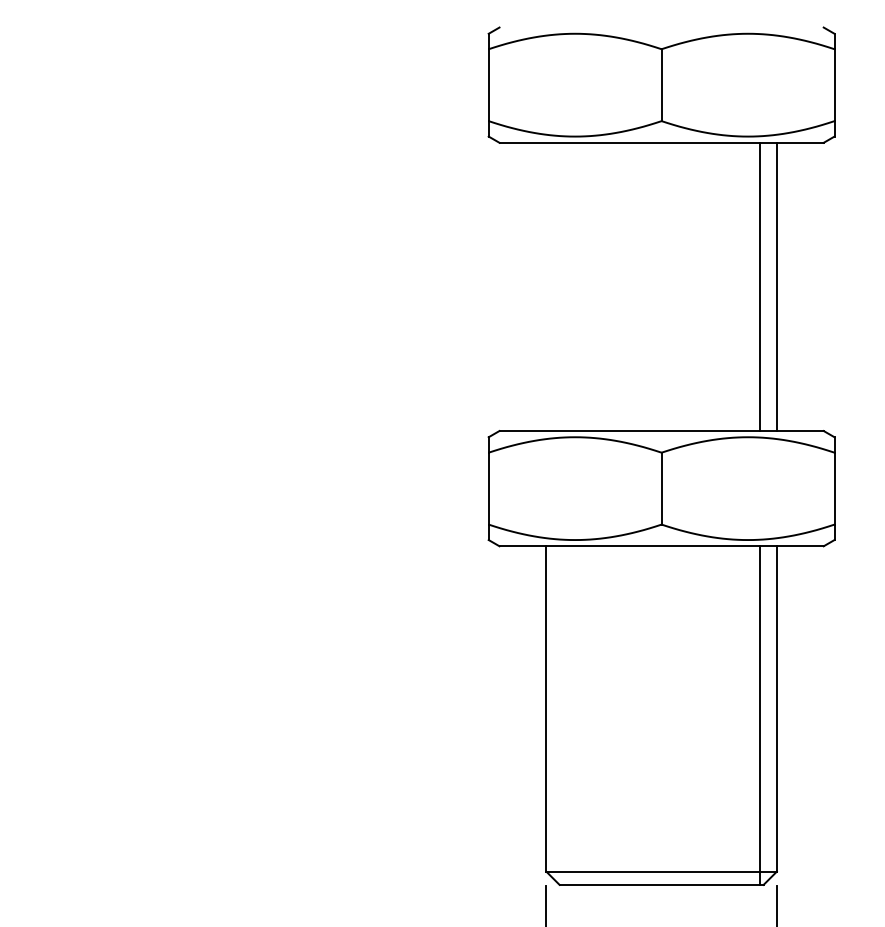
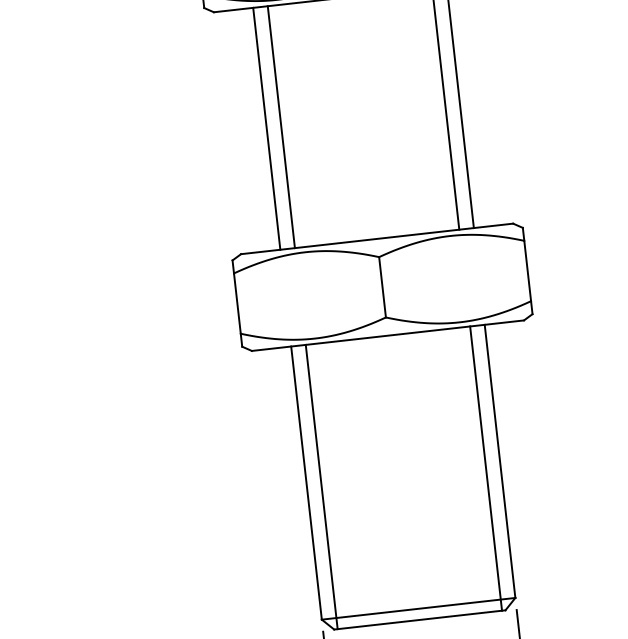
line: (546, 286) -> (266, 128), added
line: (563, 286) -> (281, 126), added
line: (563, 715) -> (321, 486), added

